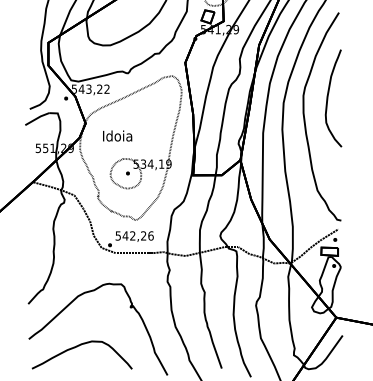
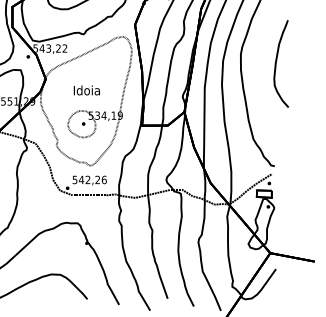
curve: (328, 98) -> (276, 64), moved
text: (117, 135) -> (86, 89), moved

